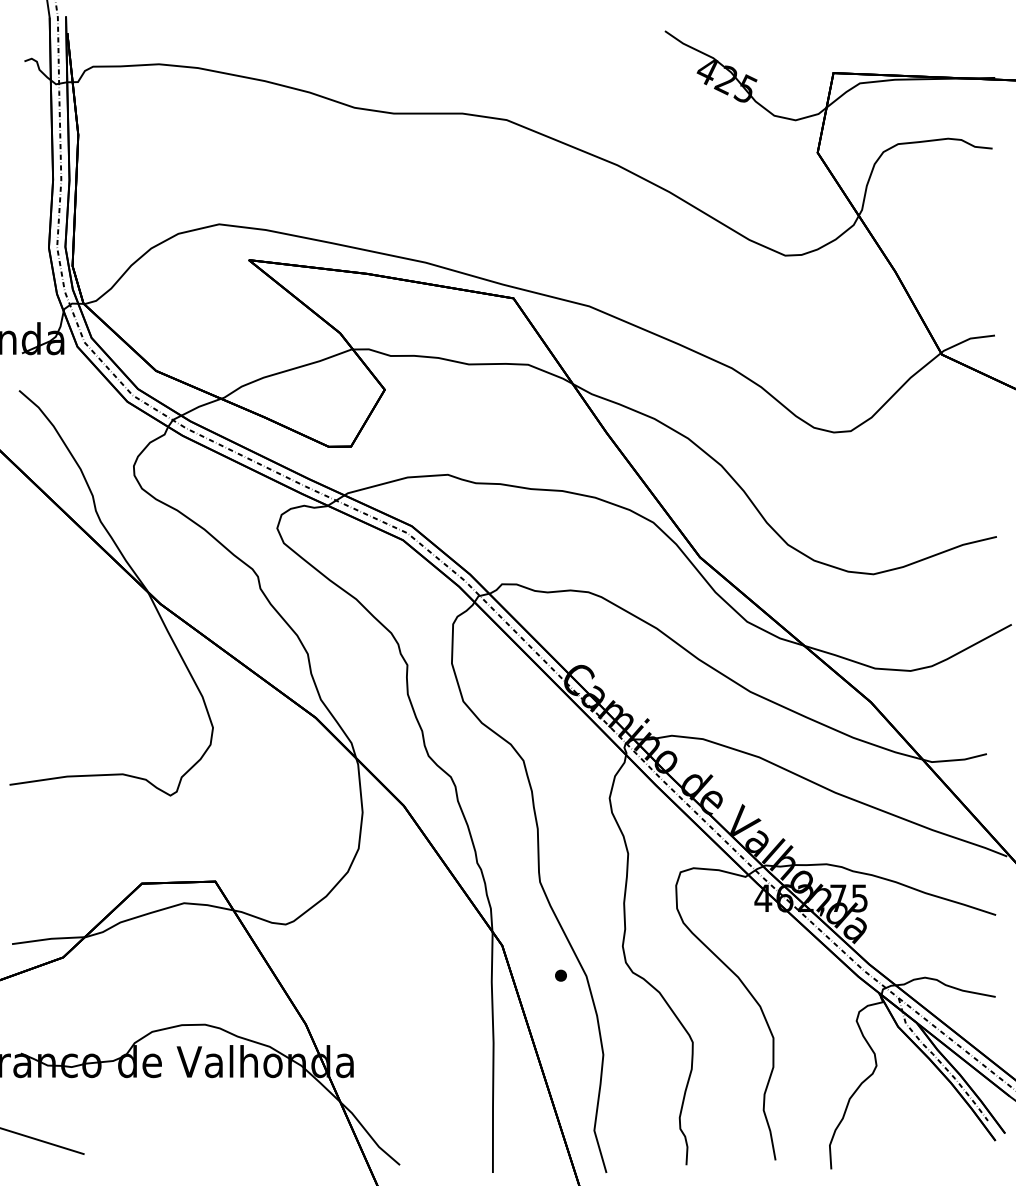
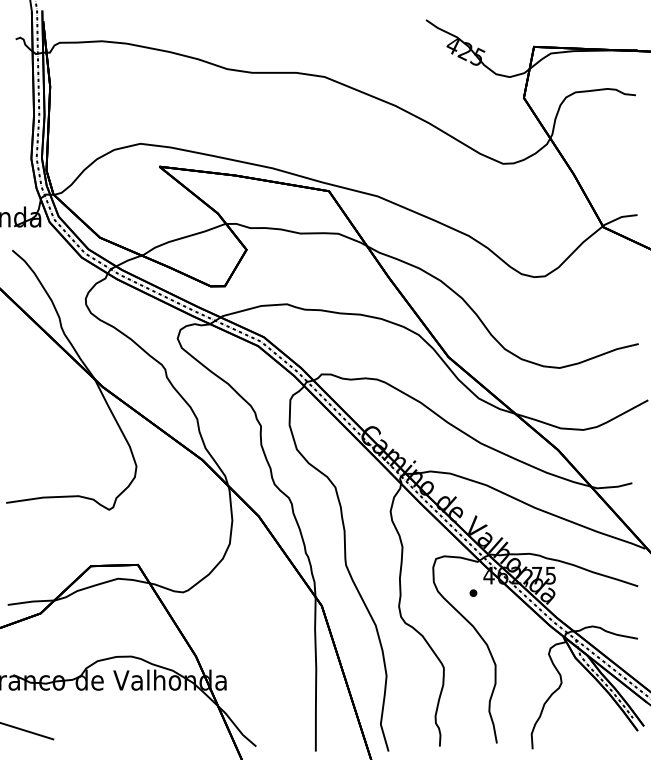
part: (561, 974) -> (473, 592), moved

